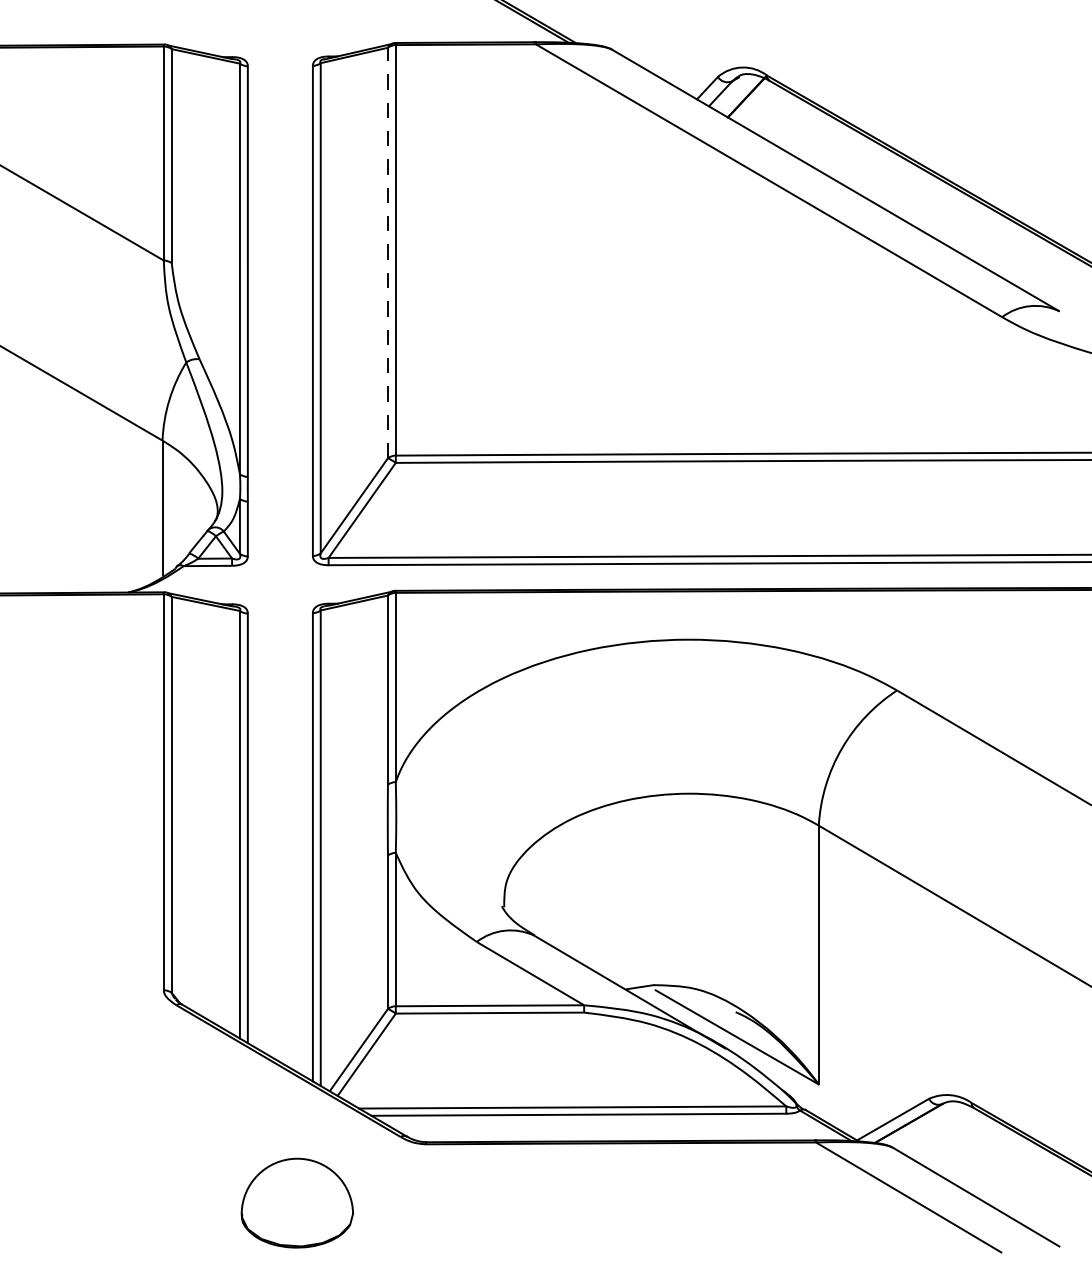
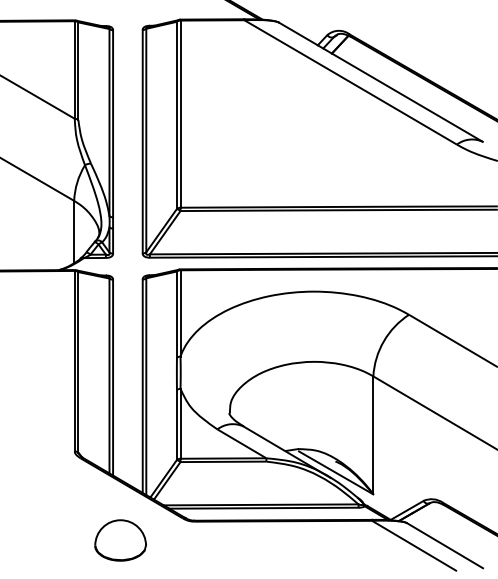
line: (386, 253) -> (176, 115), dashed -> solid
part: (297, 1203) -> (120, 540), moved

